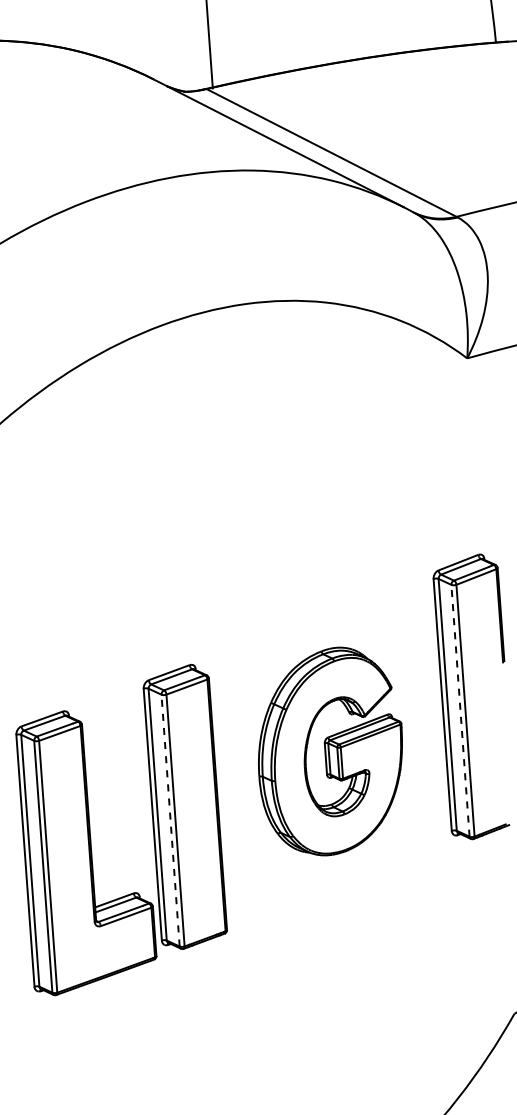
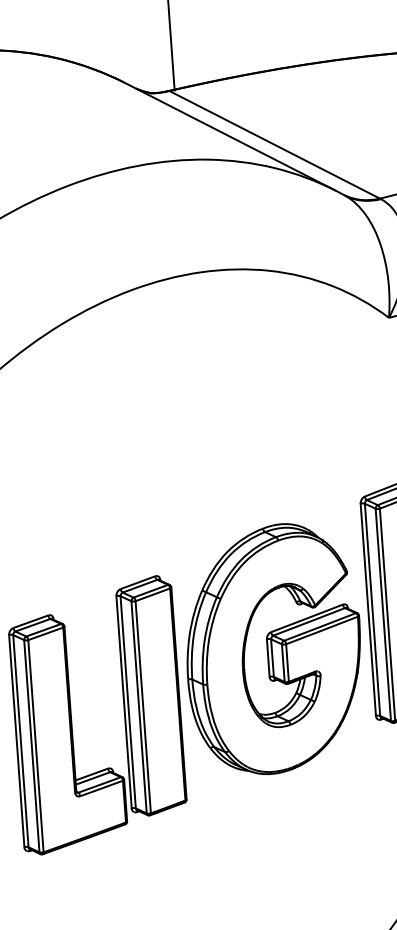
line: (460, 710) -> (383, 614), dashed -> solid
part: (330, 751) -> (273, 649), size x1.43
line: (170, 820) -> (138, 707), dashed -> solid

